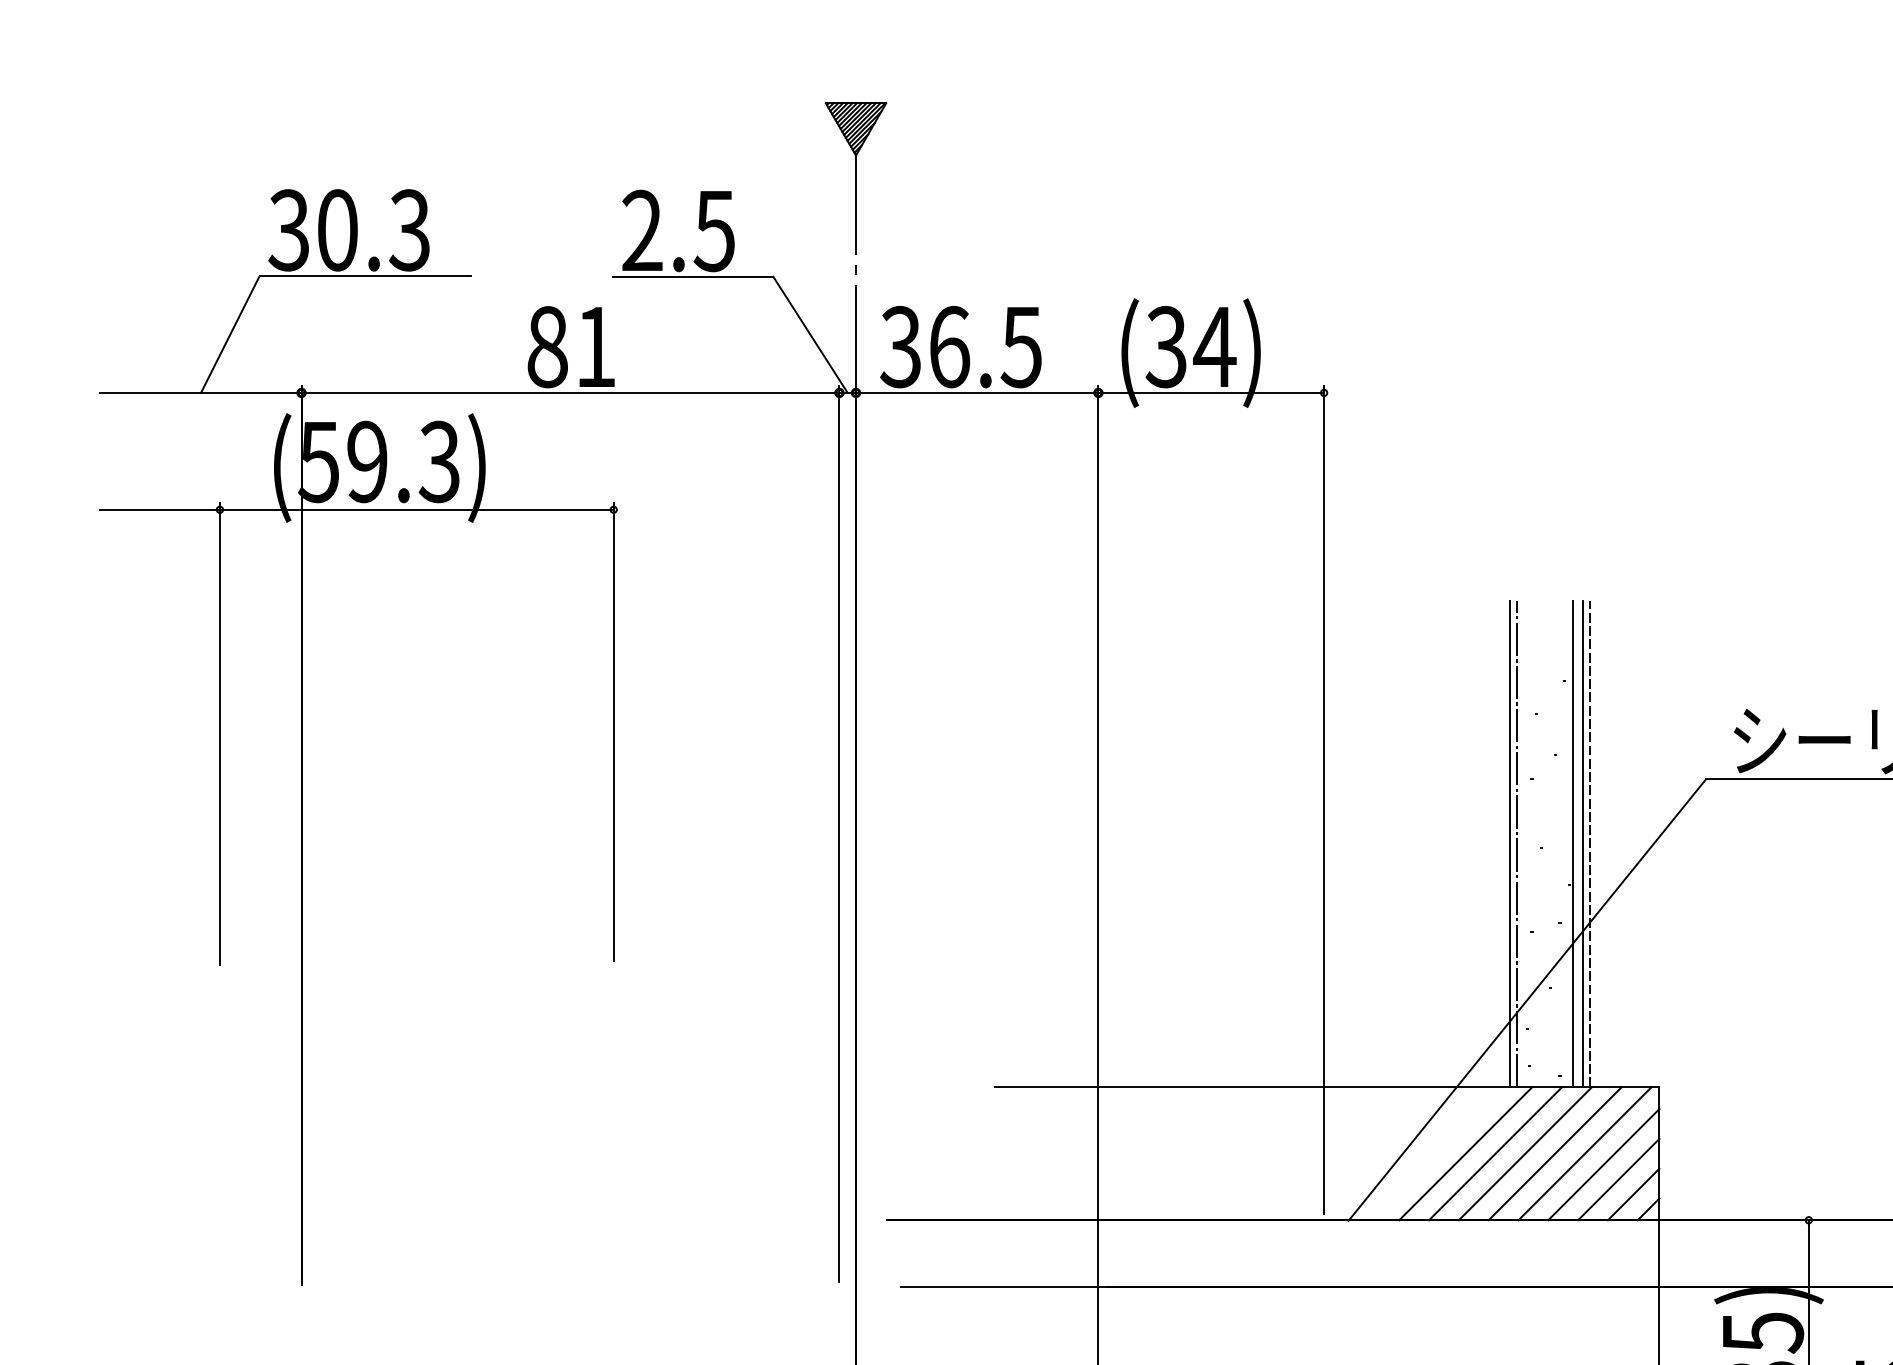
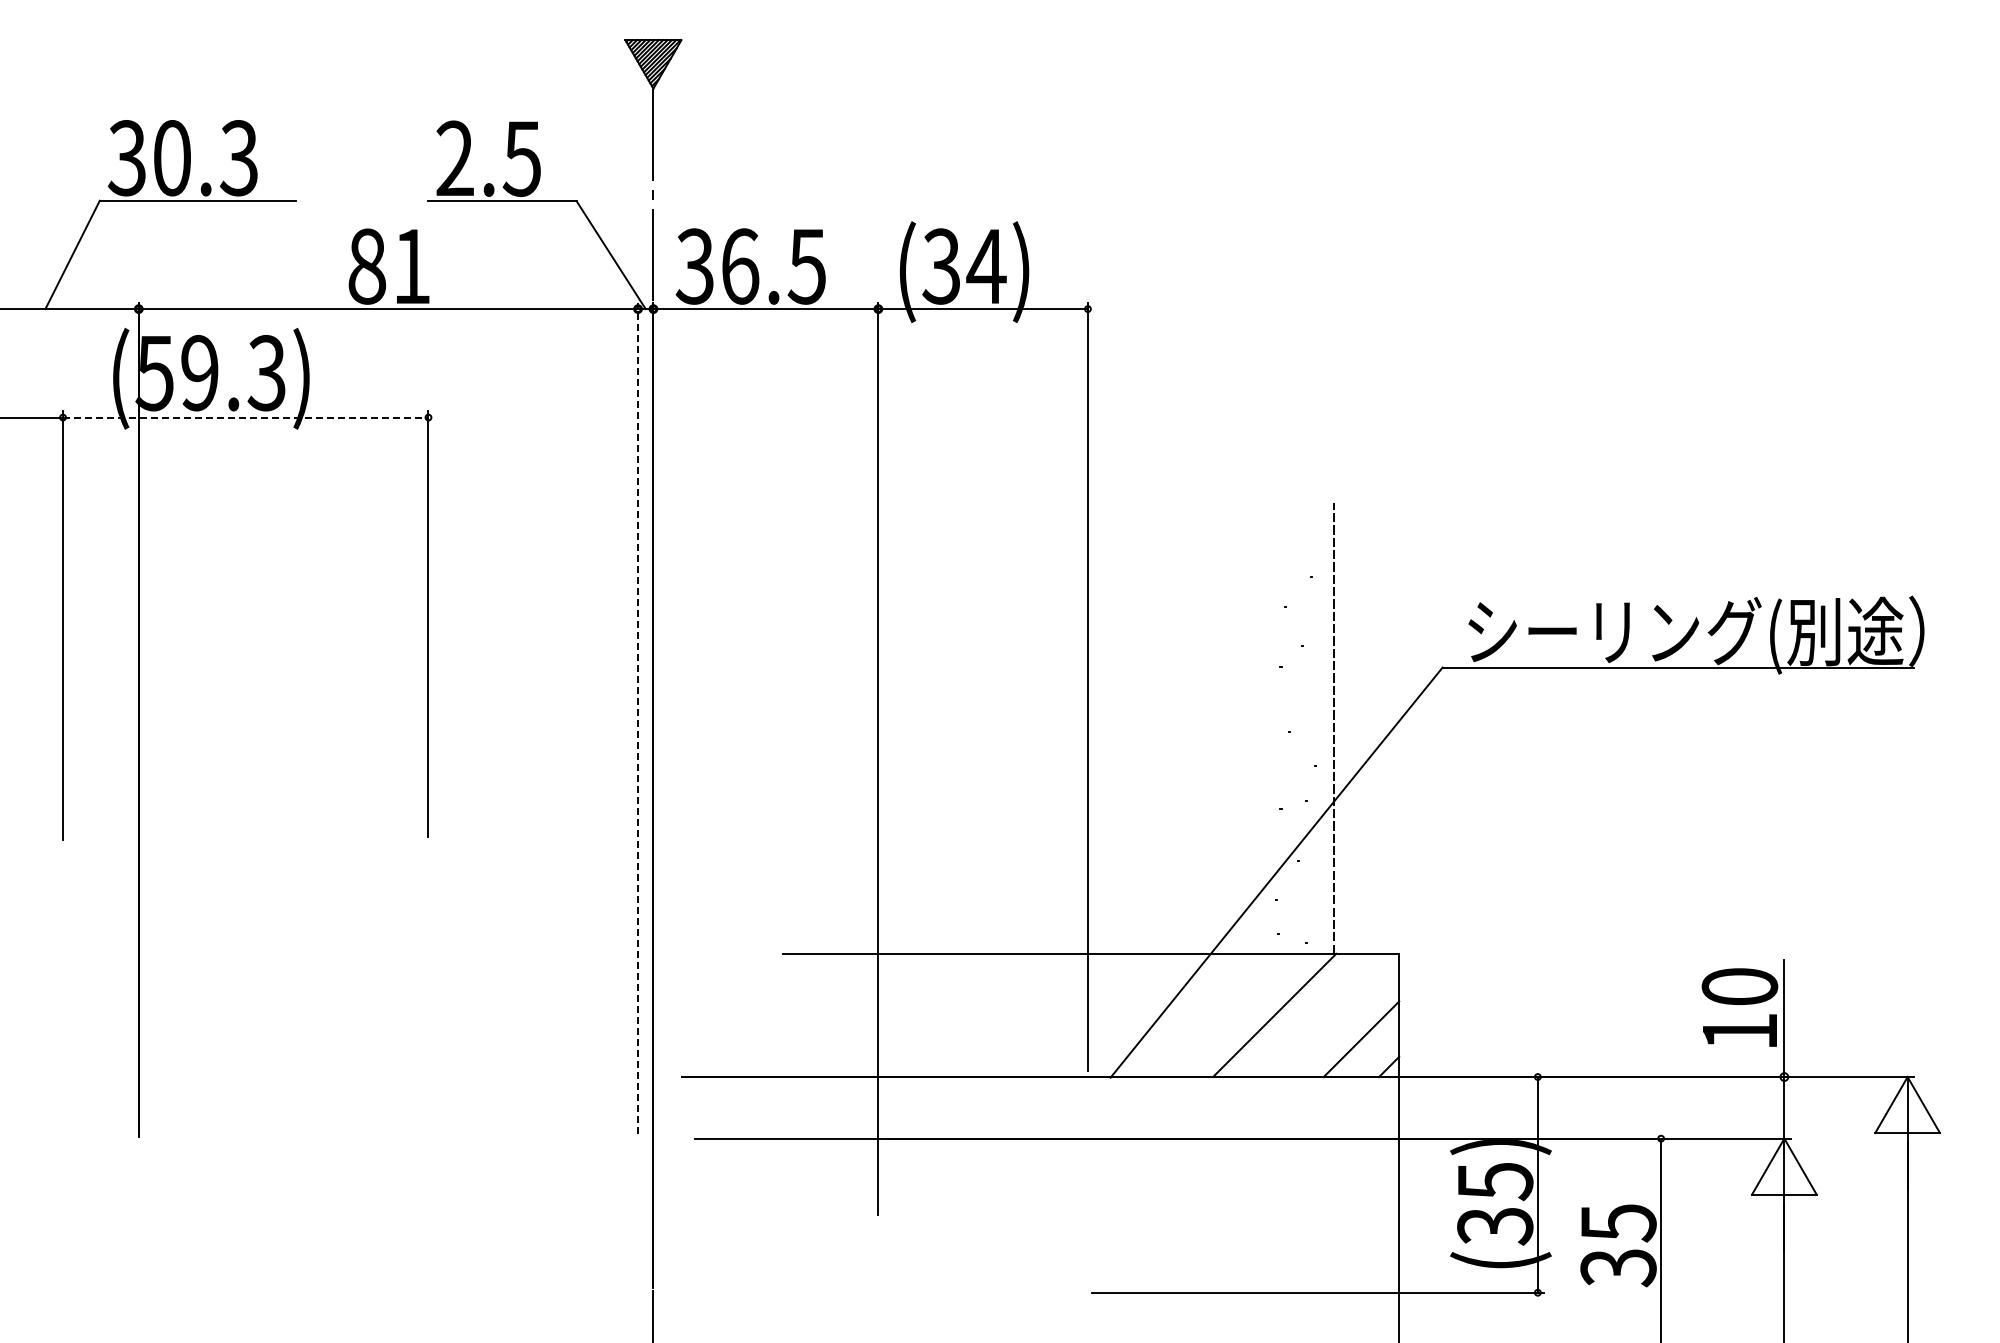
line: (416, 509) -> (245, 417), solid -> dashed
line: (839, 833) -> (638, 718), solid -> dashed
line: (1510, 843) -> (1260, 727), removed
line: (1516, 843) -> (1266, 727), removed
line: (1573, 843) -> (1319, 727), removed
line: (1583, 843) -> (1328, 727), removed
line: (1464, 1153) -> (1218, 1015), removed
line: (1494, 1153) -> (1246, 1015), removed
line: (1554, 1153) -> (1301, 1015), removed
line: (1584, 1153) -> (1329, 1015), removed
line: (1603, 1164) -> (1347, 1025), removed
line: (1633, 1194) -> (1375, 1053), removed

